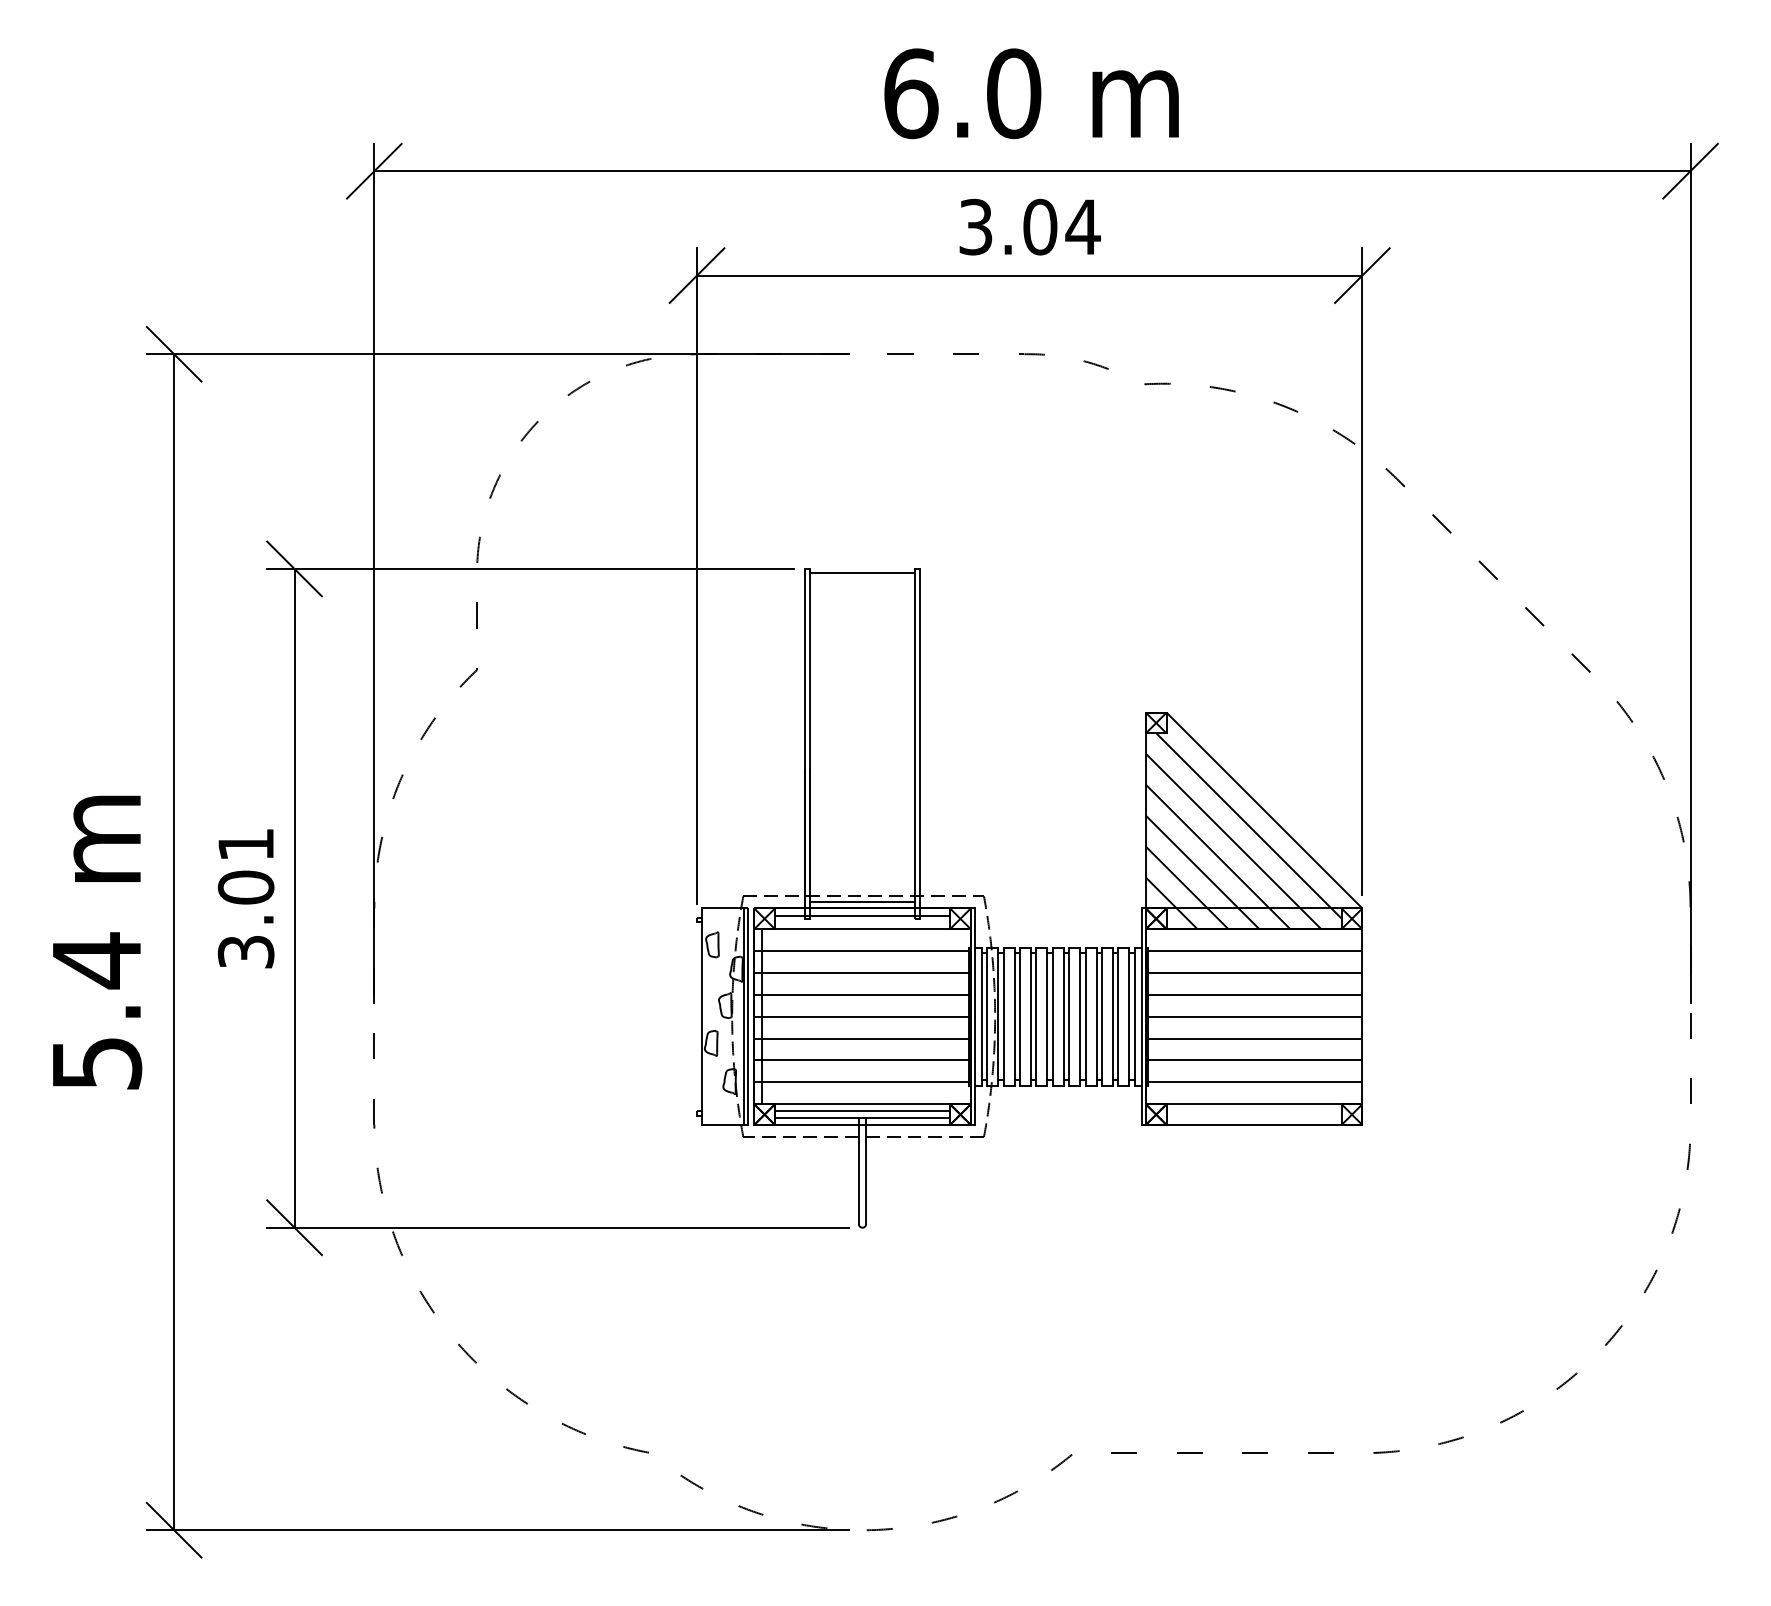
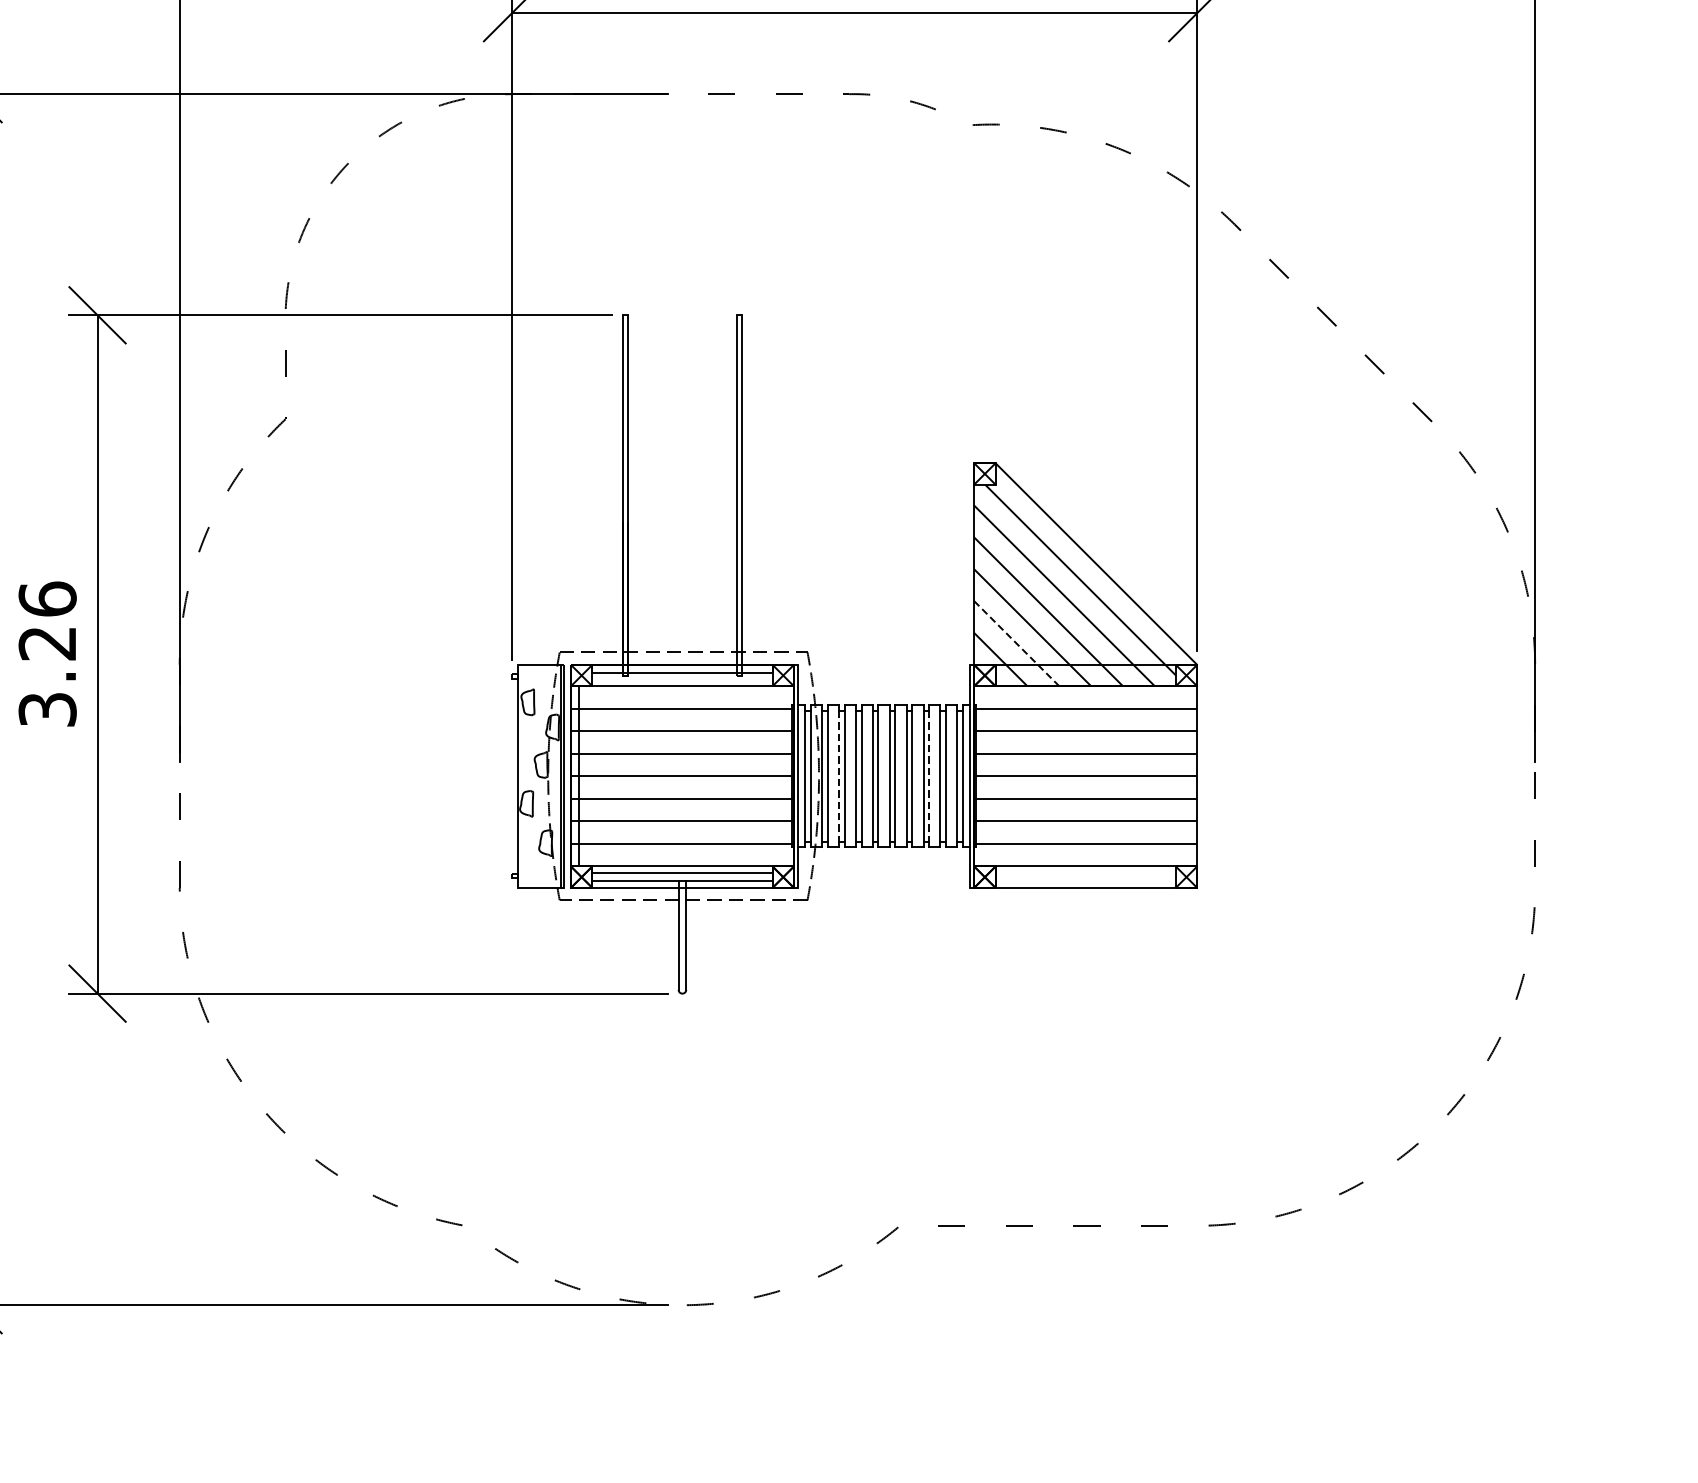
line: (862, 573) -> (682, 319), removed
text: (245, 865) -> (47, 620), 3.01 -> 3.26
line: (1187, 888) -> (1017, 644), solid -> dashed
line: (862, 902) -> (682, 658), removed
line: (1014, 1017) -> (838, 777), solid -> dashed
line: (1102, 1017) -> (929, 777), solid -> dashed

